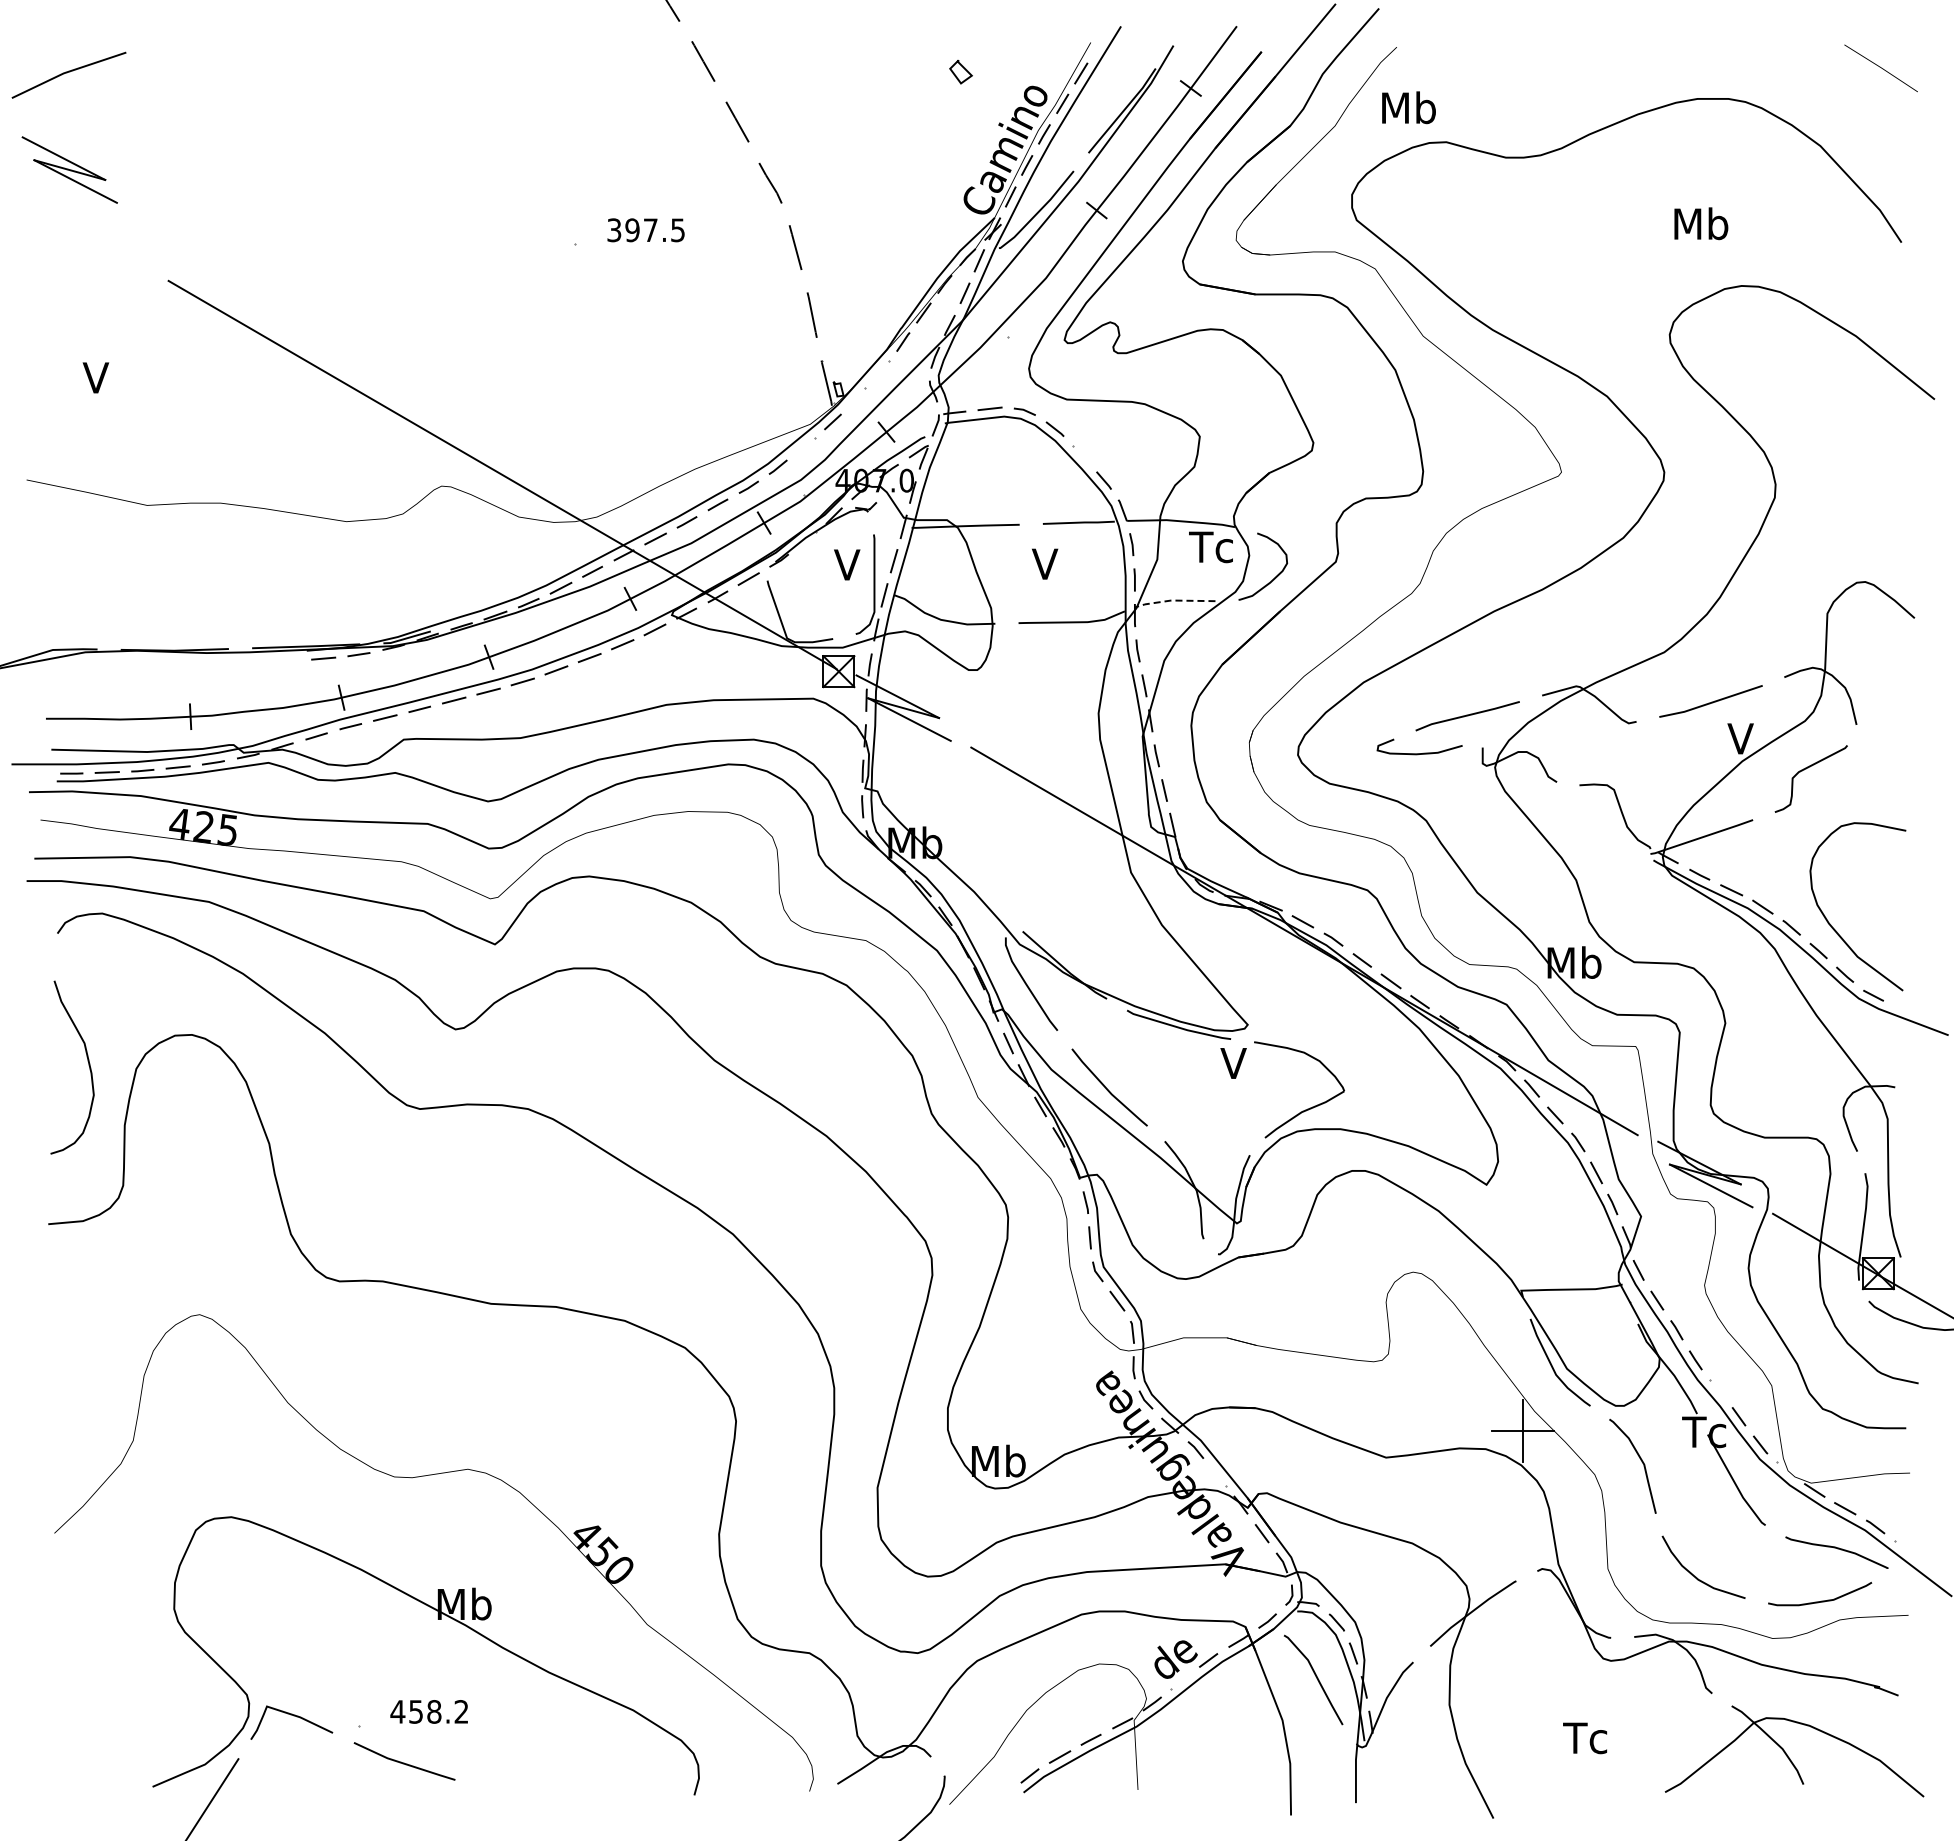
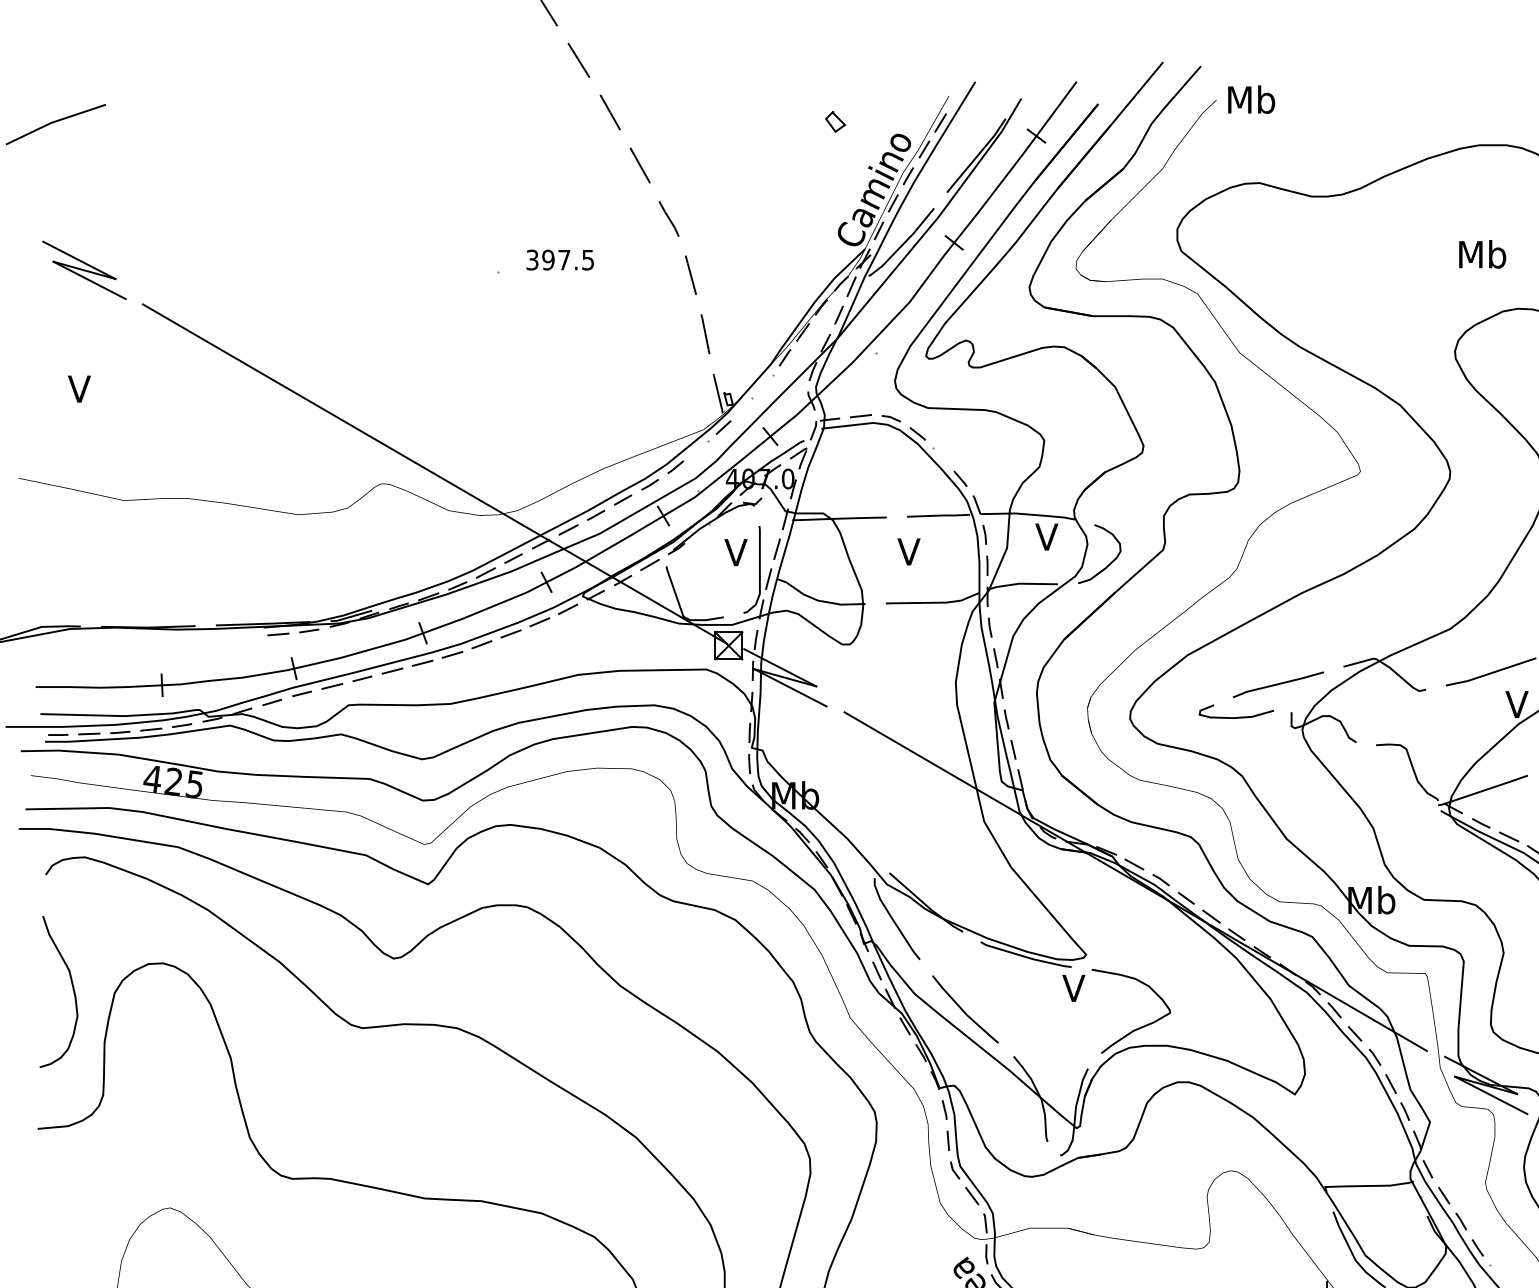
text: (1408, 107) -> (1251, 99), moved
part: (69, 169) -> (84, 269), moved
text: (1210, 547) -> (1053, 537), Tc -> V
line: (1173, 600) -> (1021, 583), dashed -> solid

